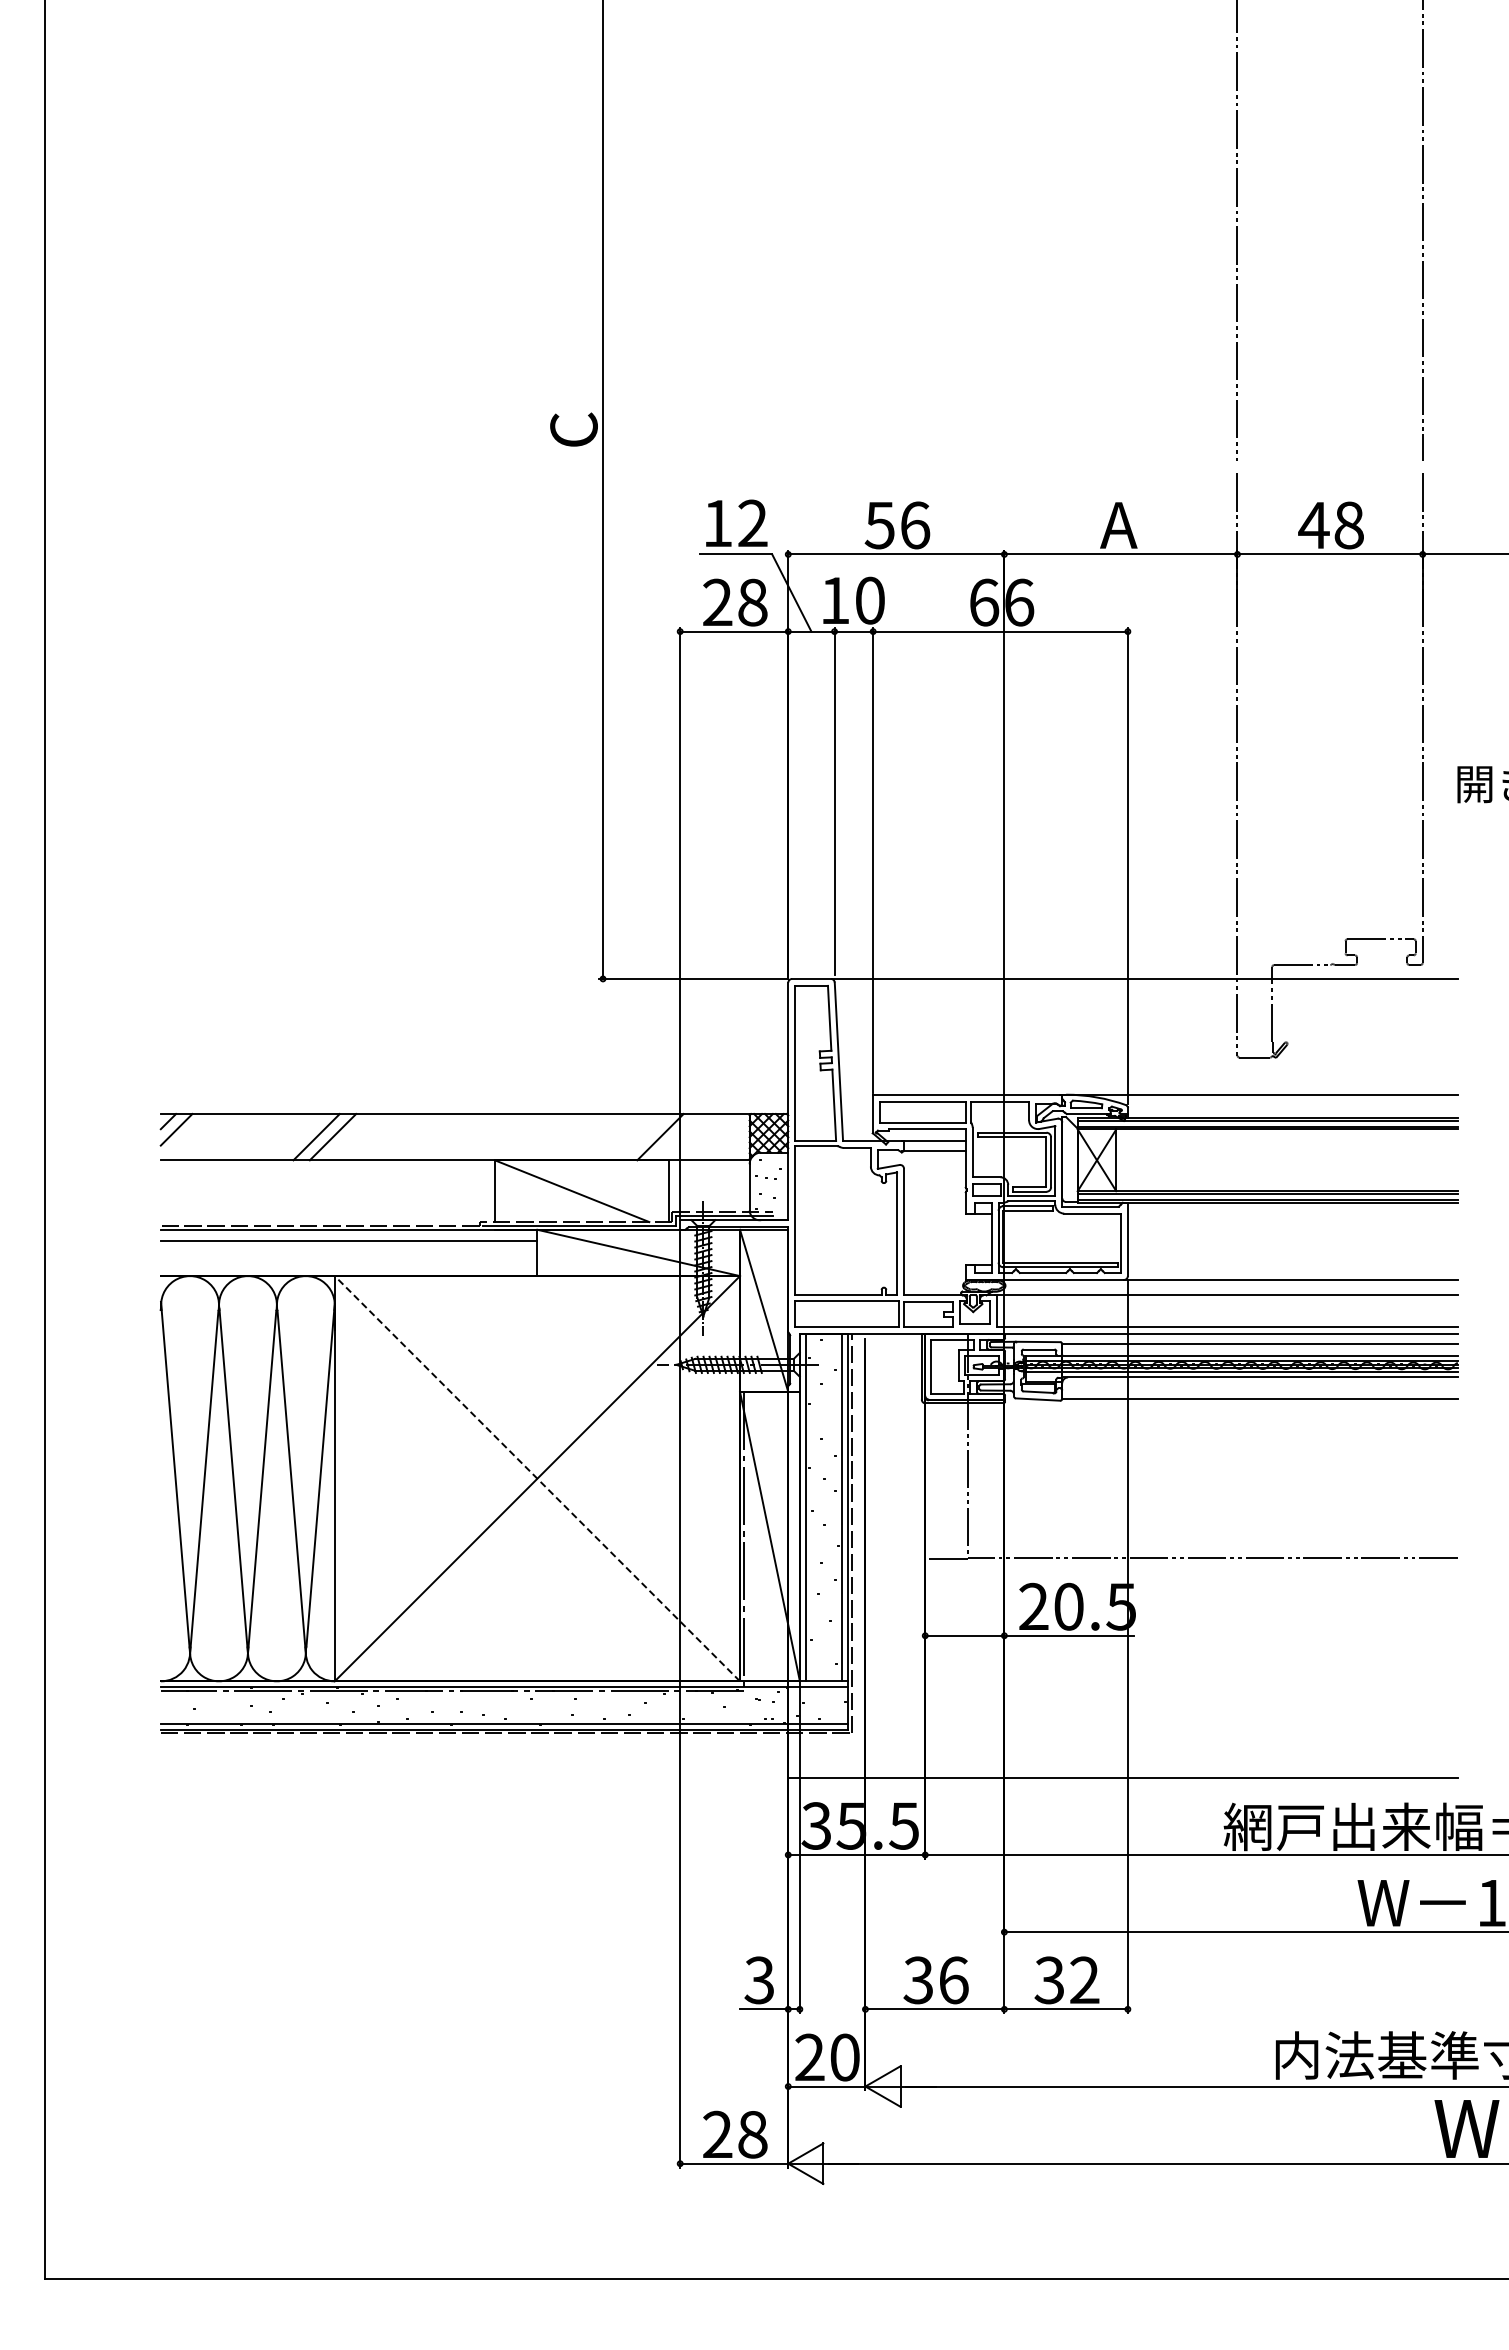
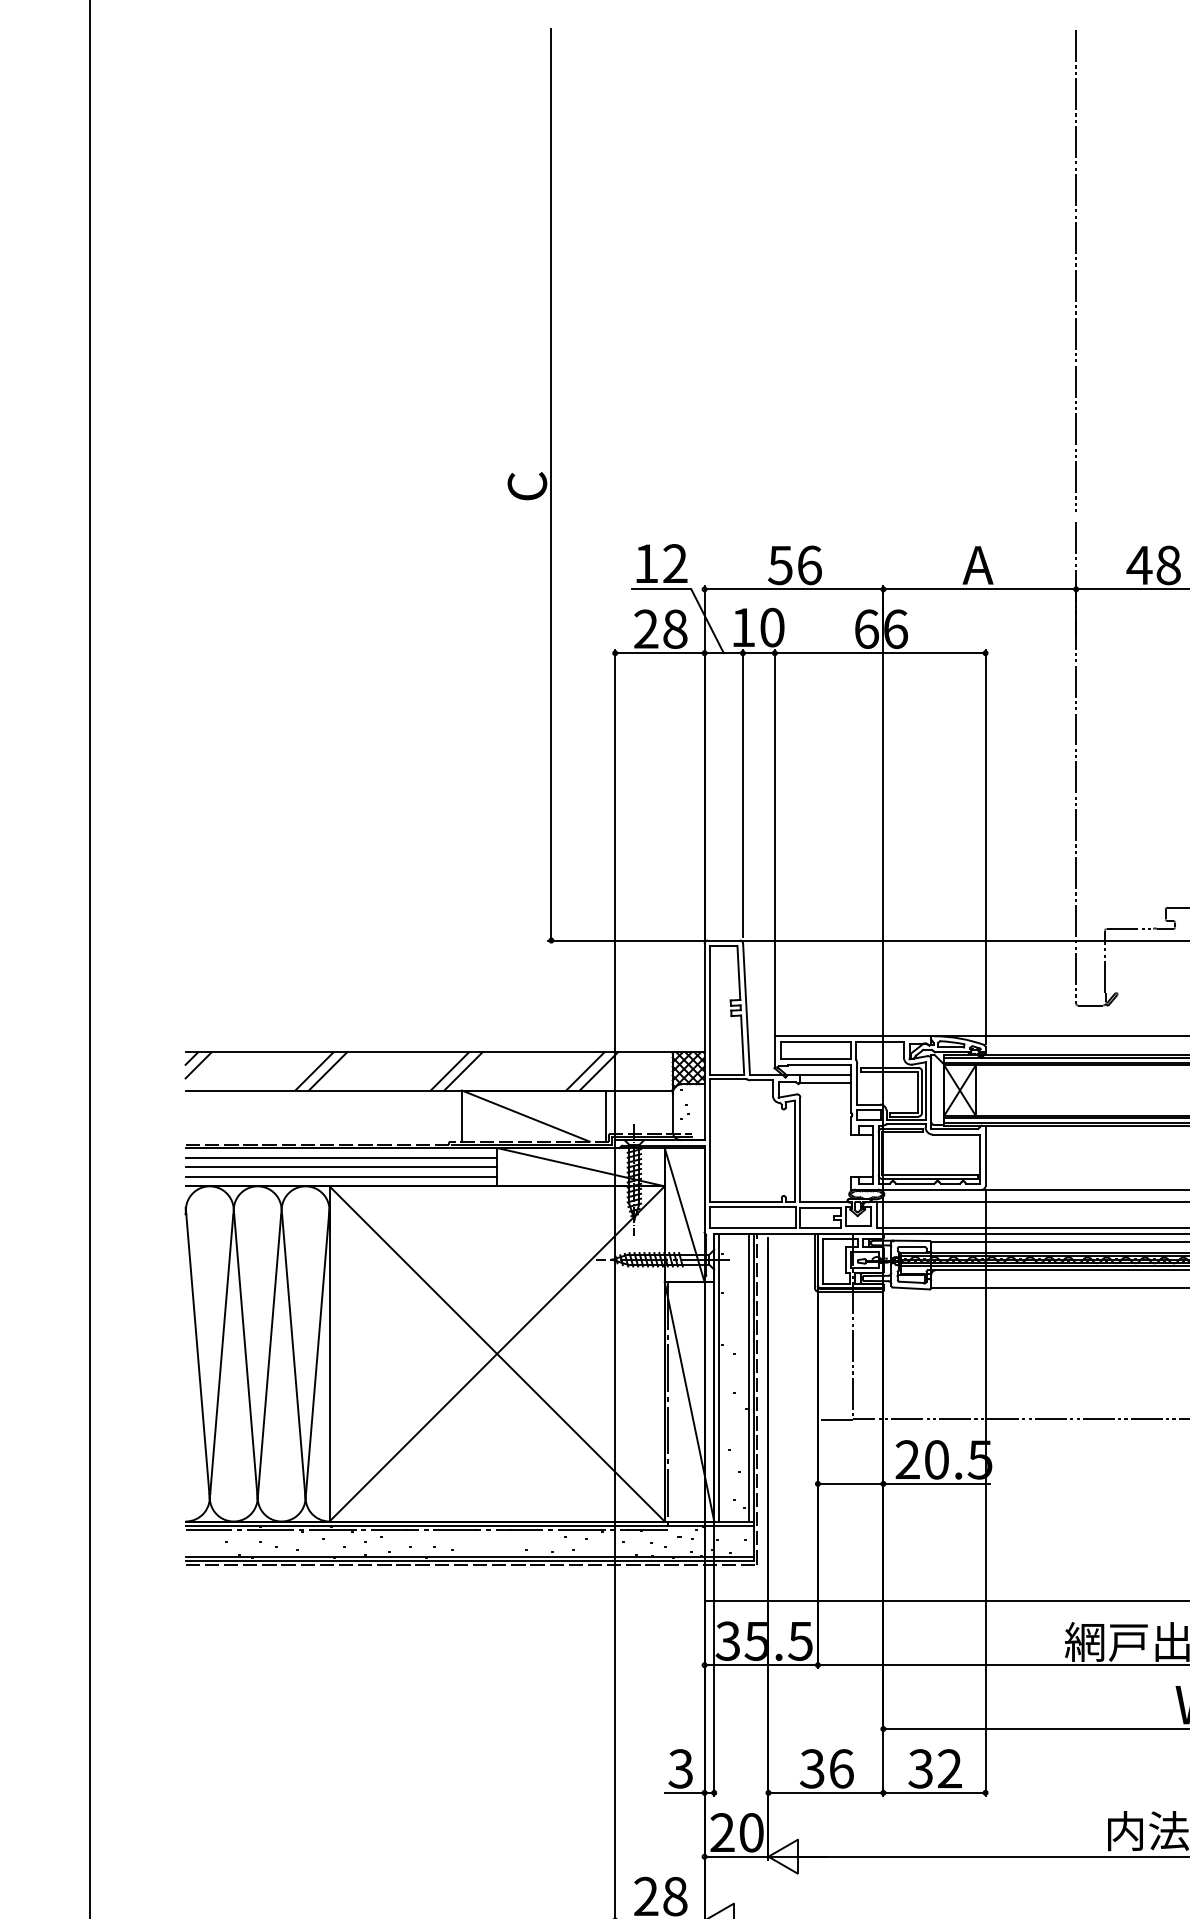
line: (480, 1137) -> (450, 1071), added
line: (496, 1137) -> (463, 1071), added
line: (643, 1137) -> (584, 1071), added
line: (348, 1252) -> (340, 1166), added
line: (348, 1264) -> (340, 1176), added
line: (537, 1478) -> (497, 1353), dashed -> solid

